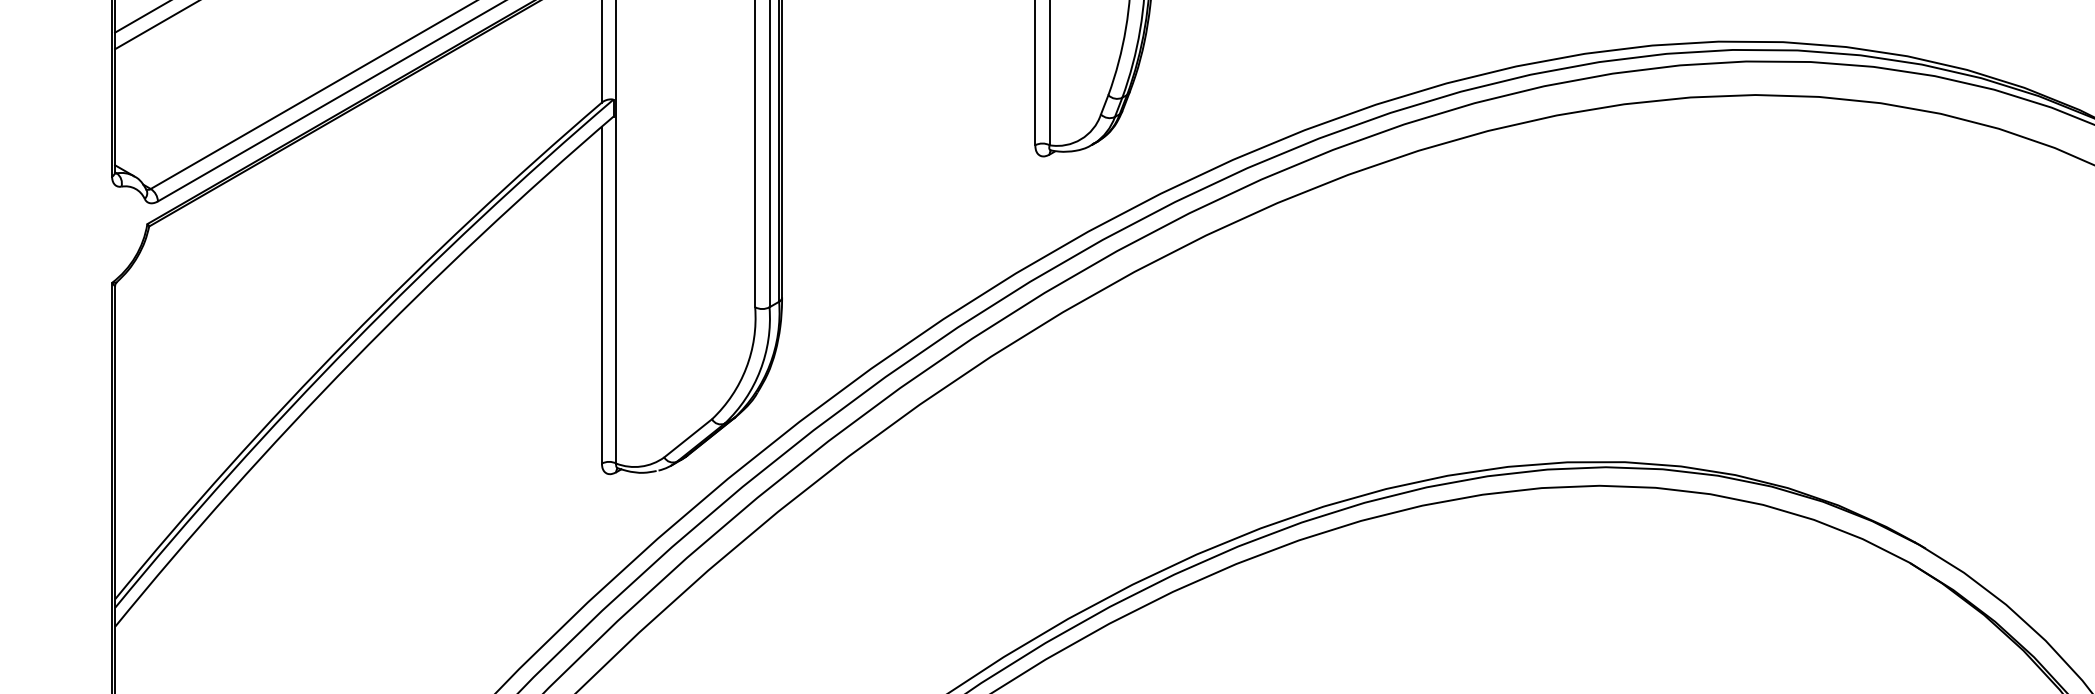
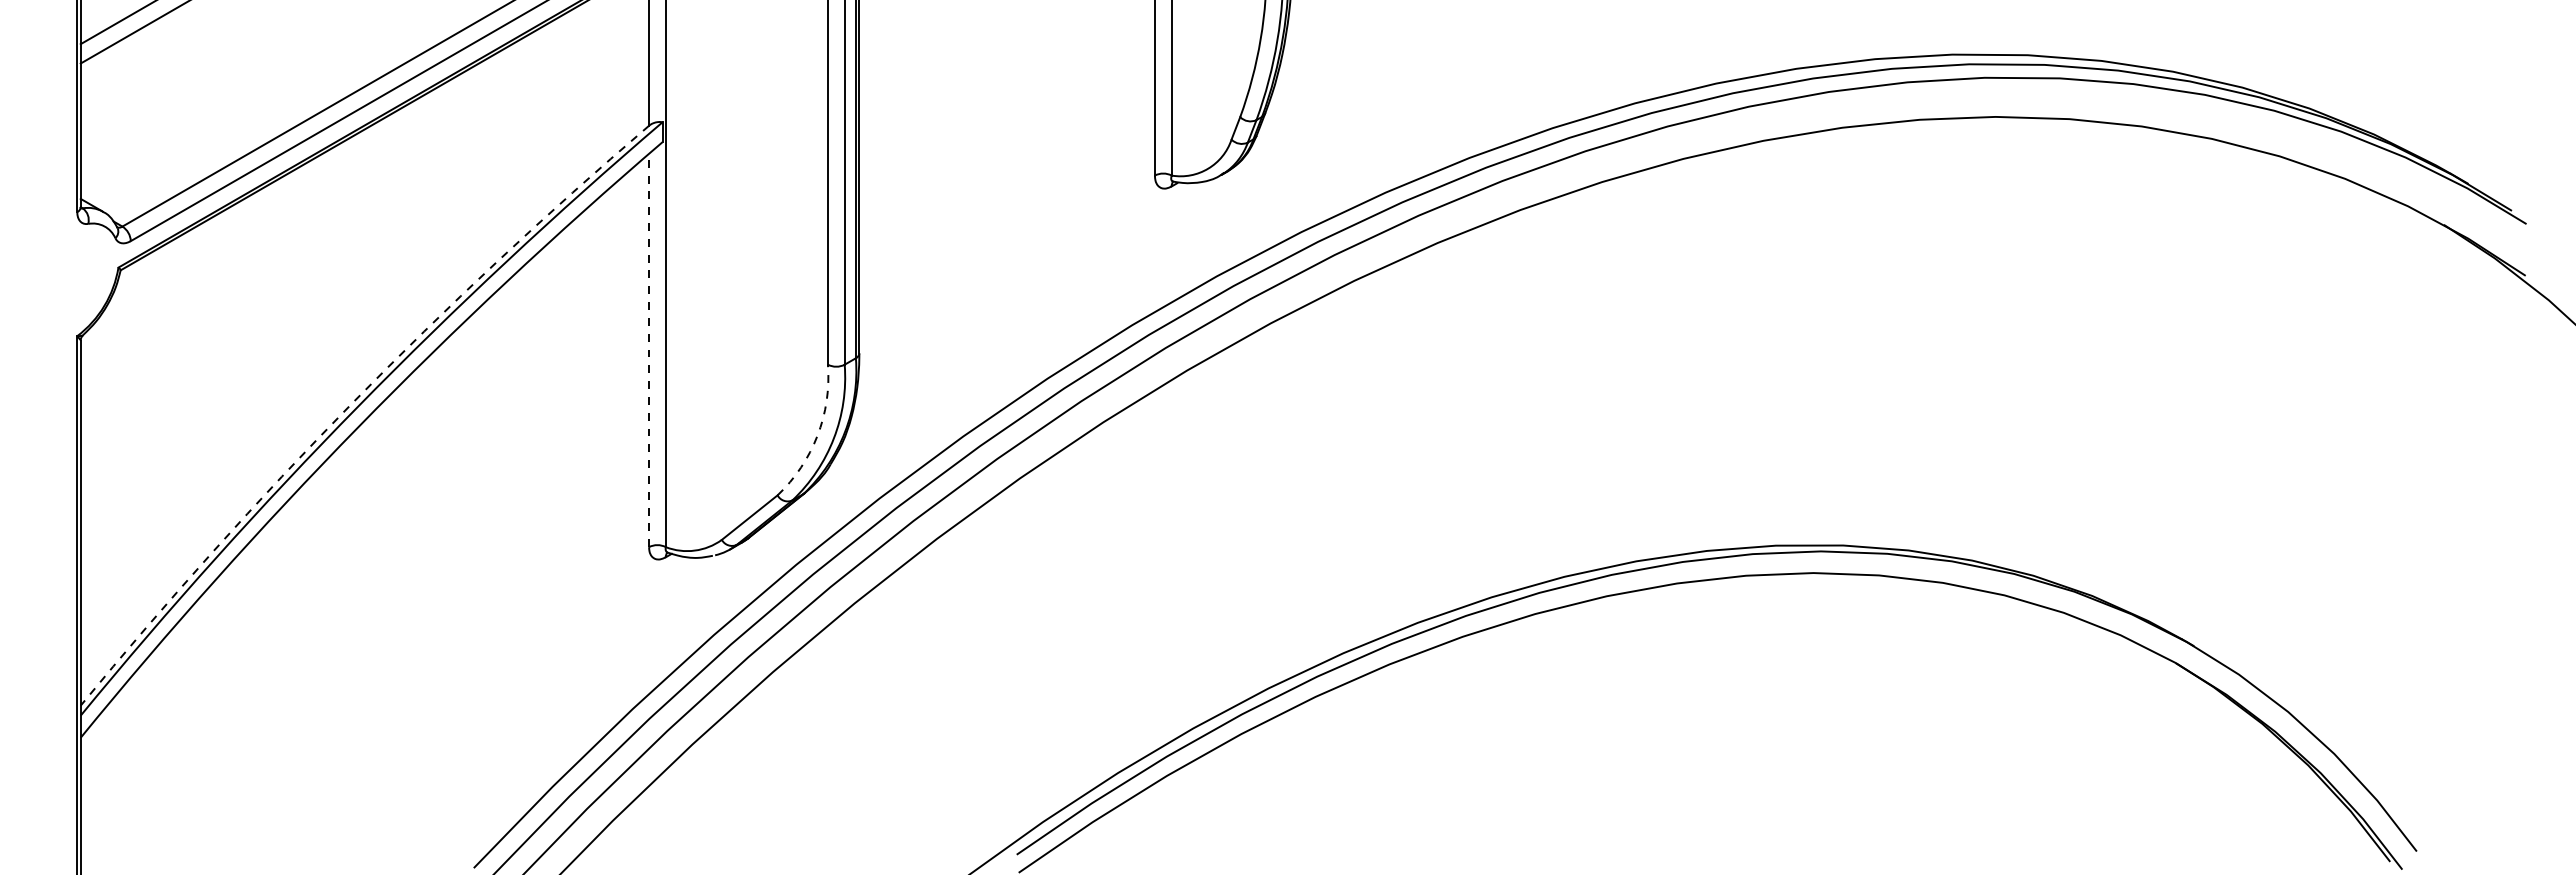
line: (602, 295) -> (649, 350), solid -> dashed
arc: (347, 340) -> (352, 403), solid -> dashed
arc: (746, 367) -> (817, 435), solid -> dashed

